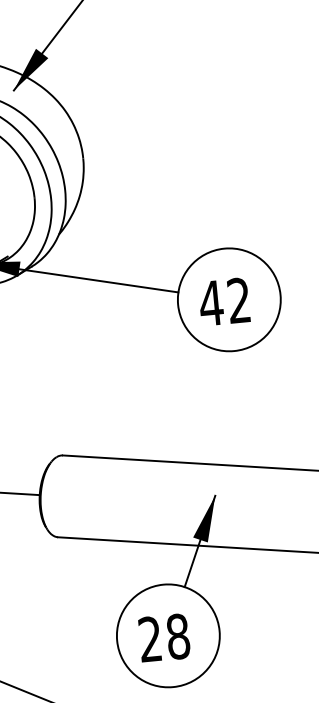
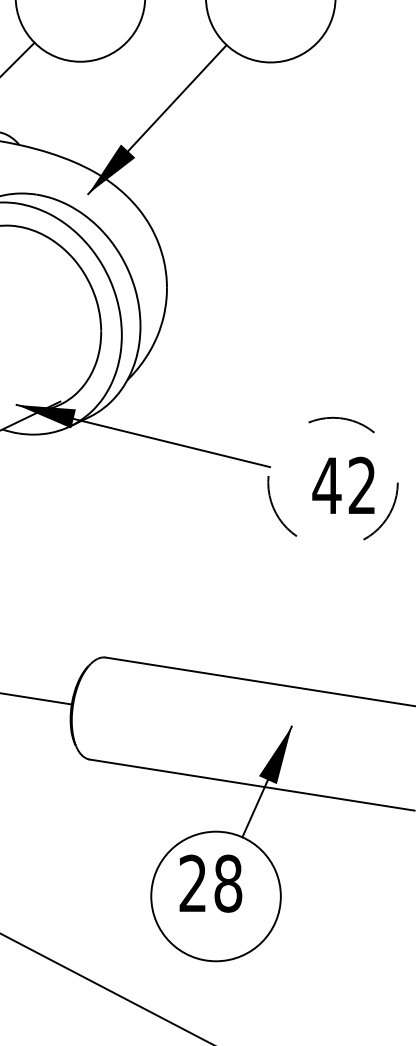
circle: (228, 299) -> (332, 482), solid -> dashed
text: (224, 301) -> (343, 484), moved
text: (164, 637) -> (210, 883), moved

